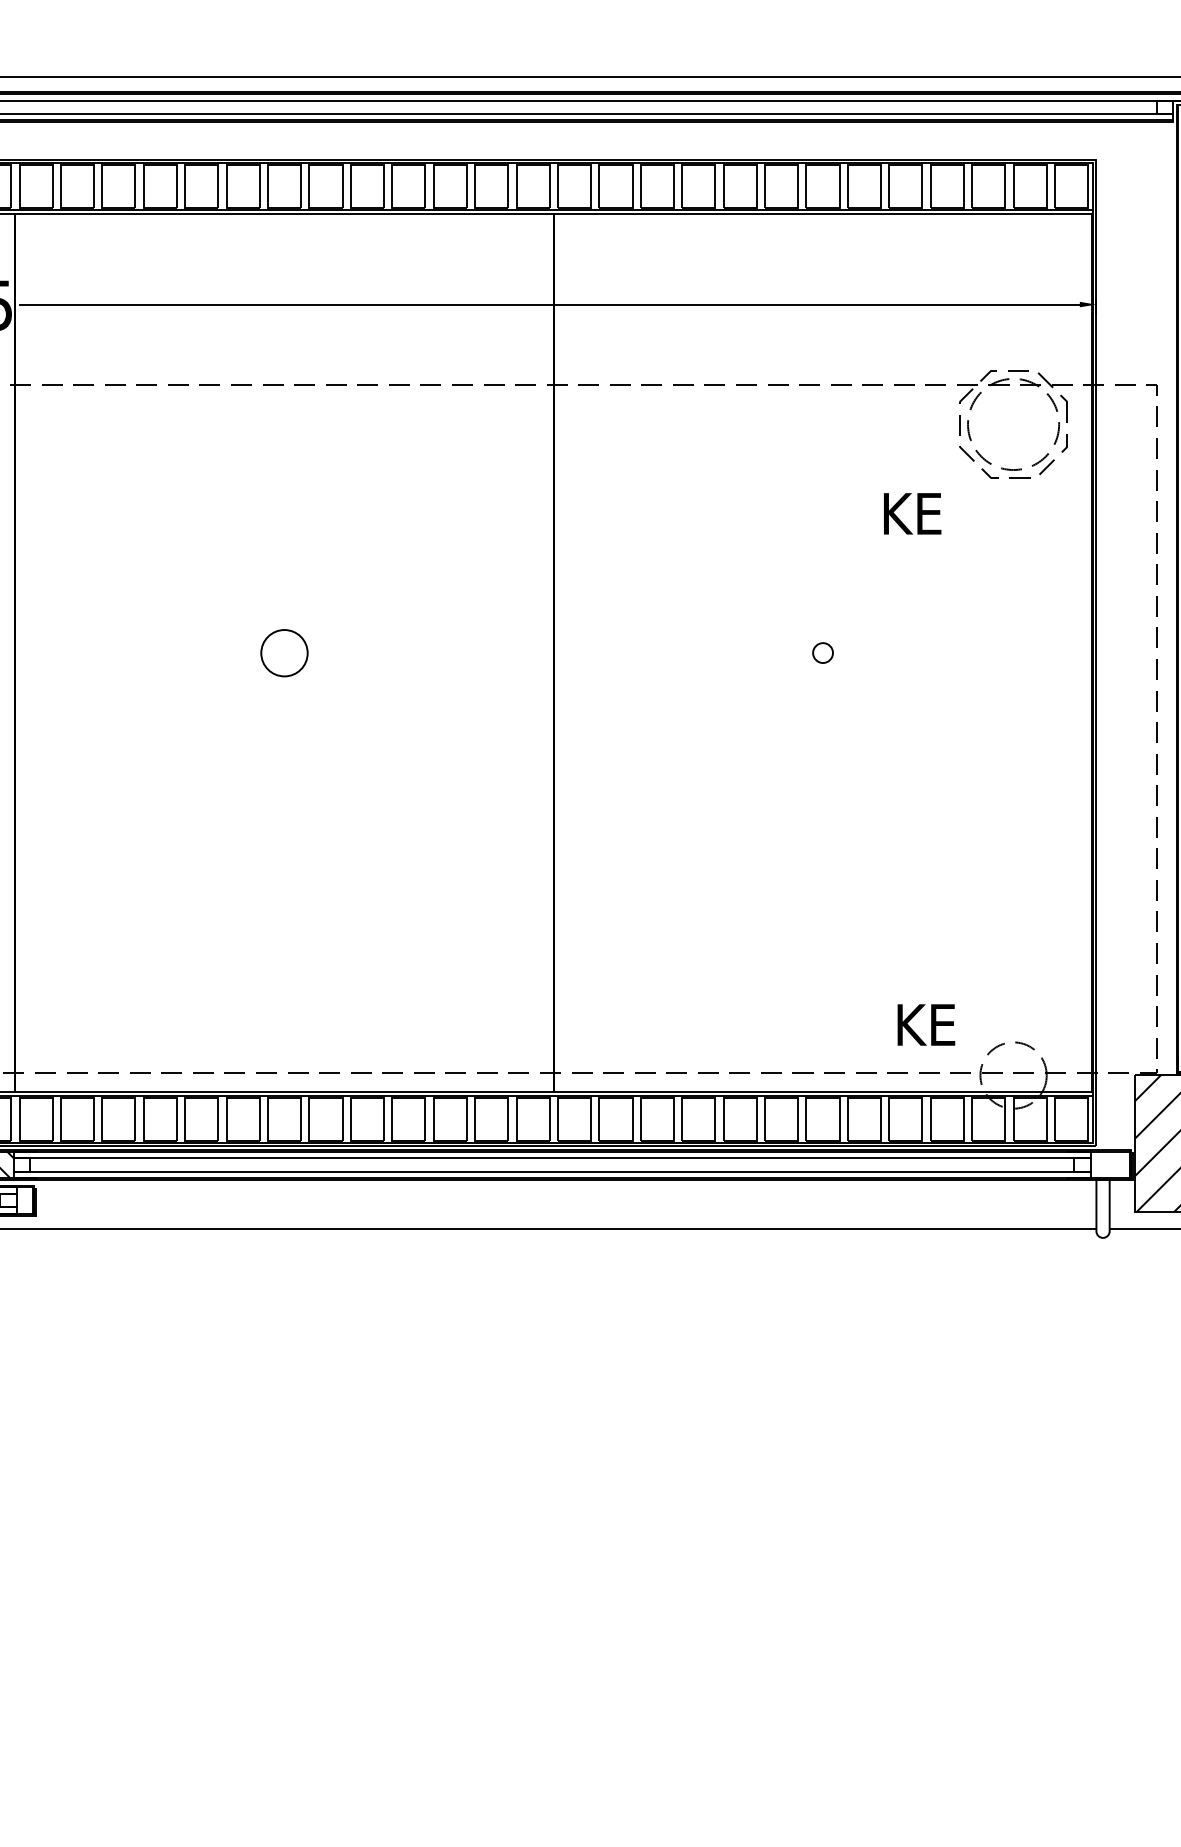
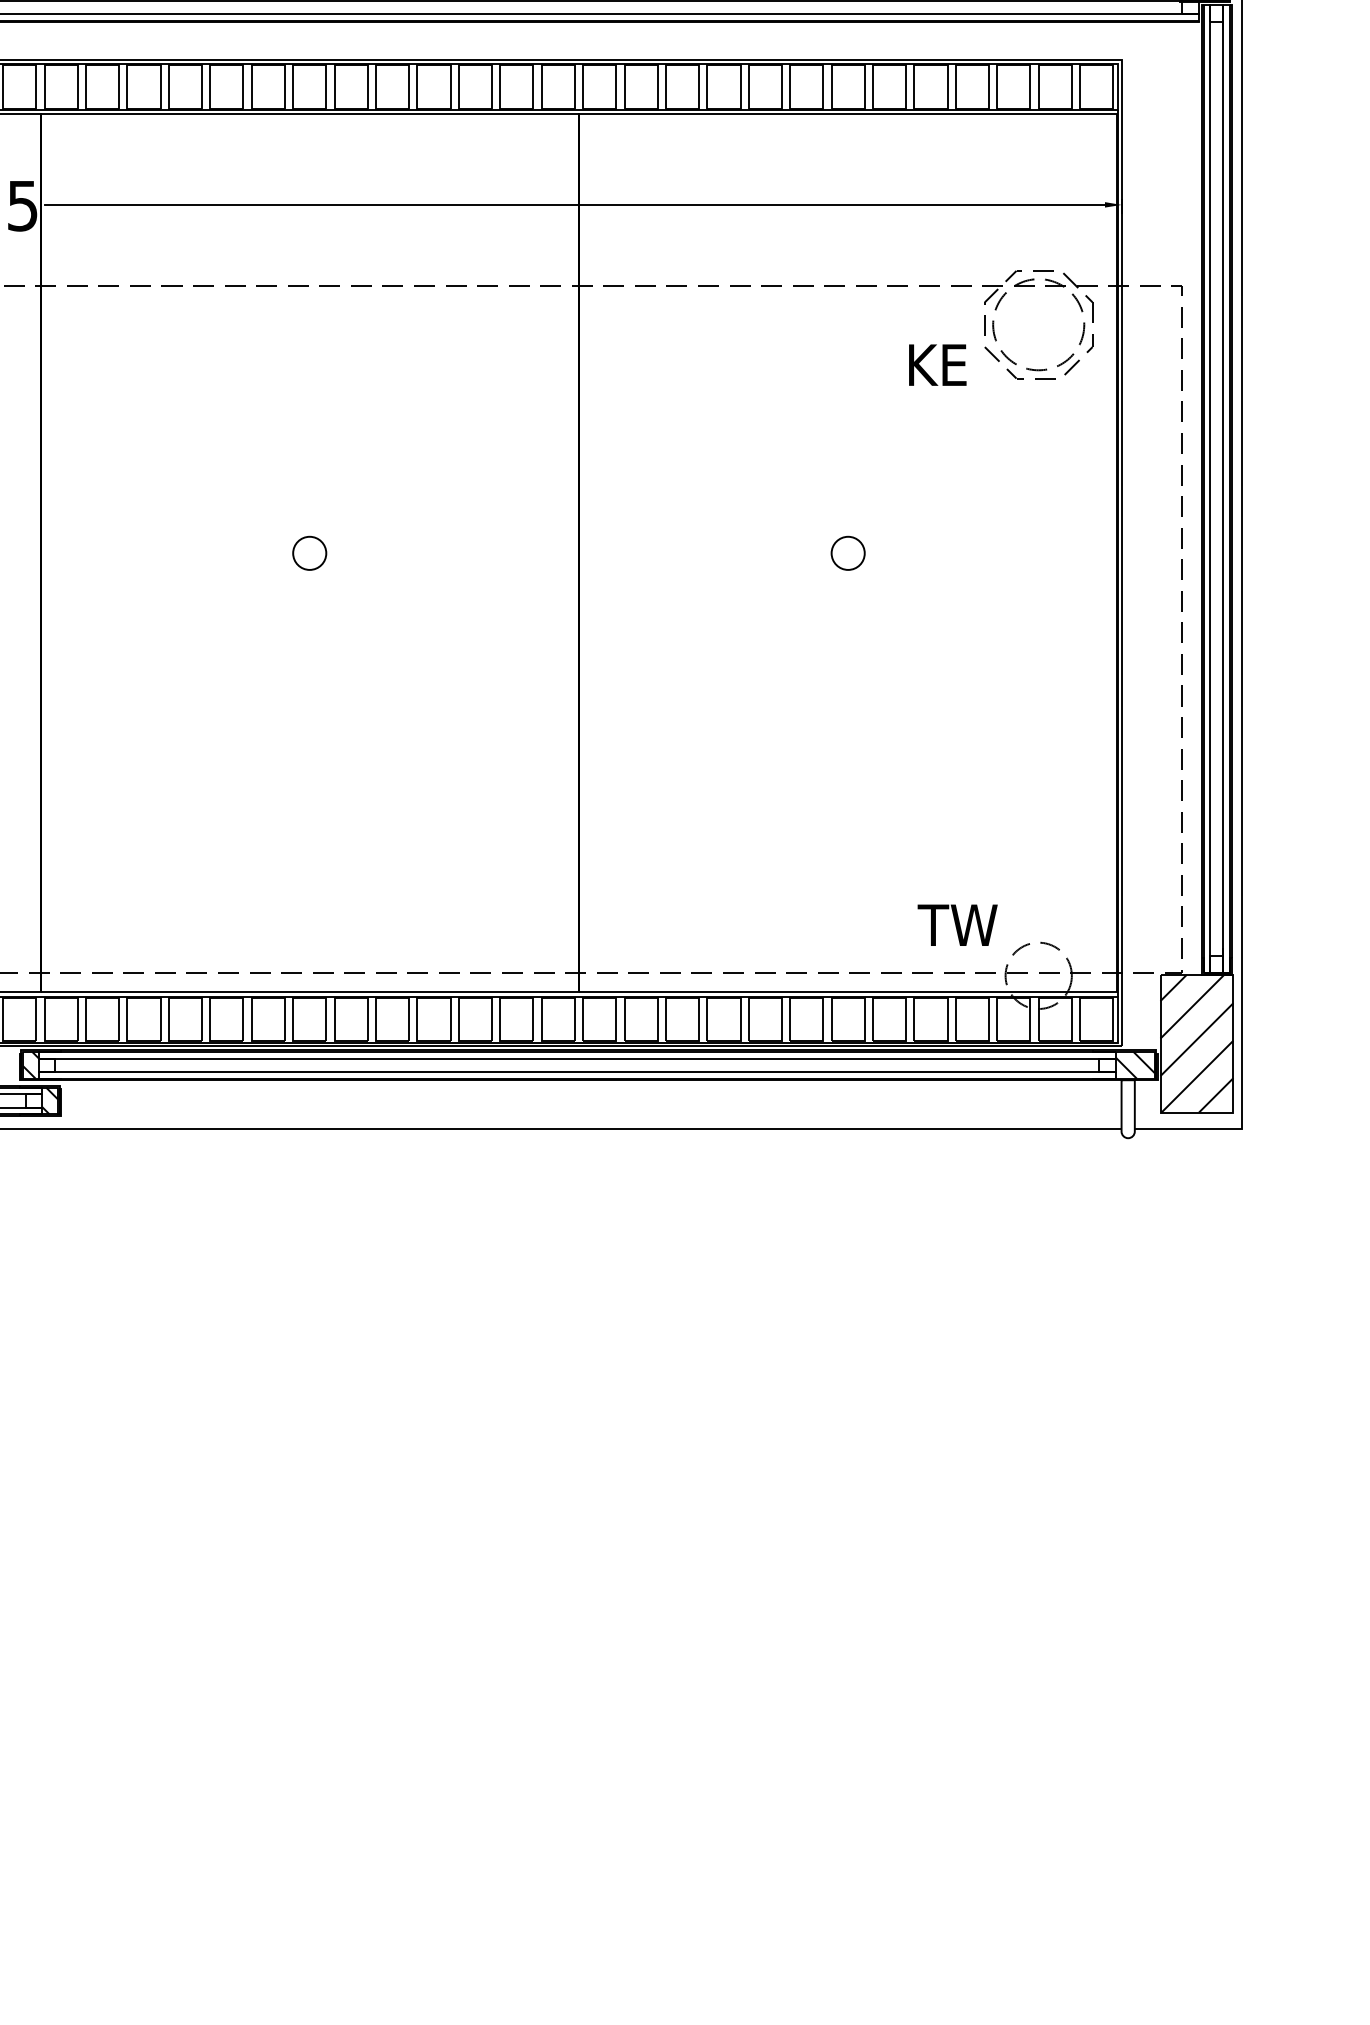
text: (912, 513) -> (937, 364), moved
circle: (284, 652) -> (309, 552), size x0.71
circle: (822, 652) -> (847, 552), size x1.67
text: (932, 1024) -> (957, 924), KE -> TW
hatch: (1109, 1165) -> (1134, 1065), added
hatch: (24, 1200) -> (49, 1100), added

